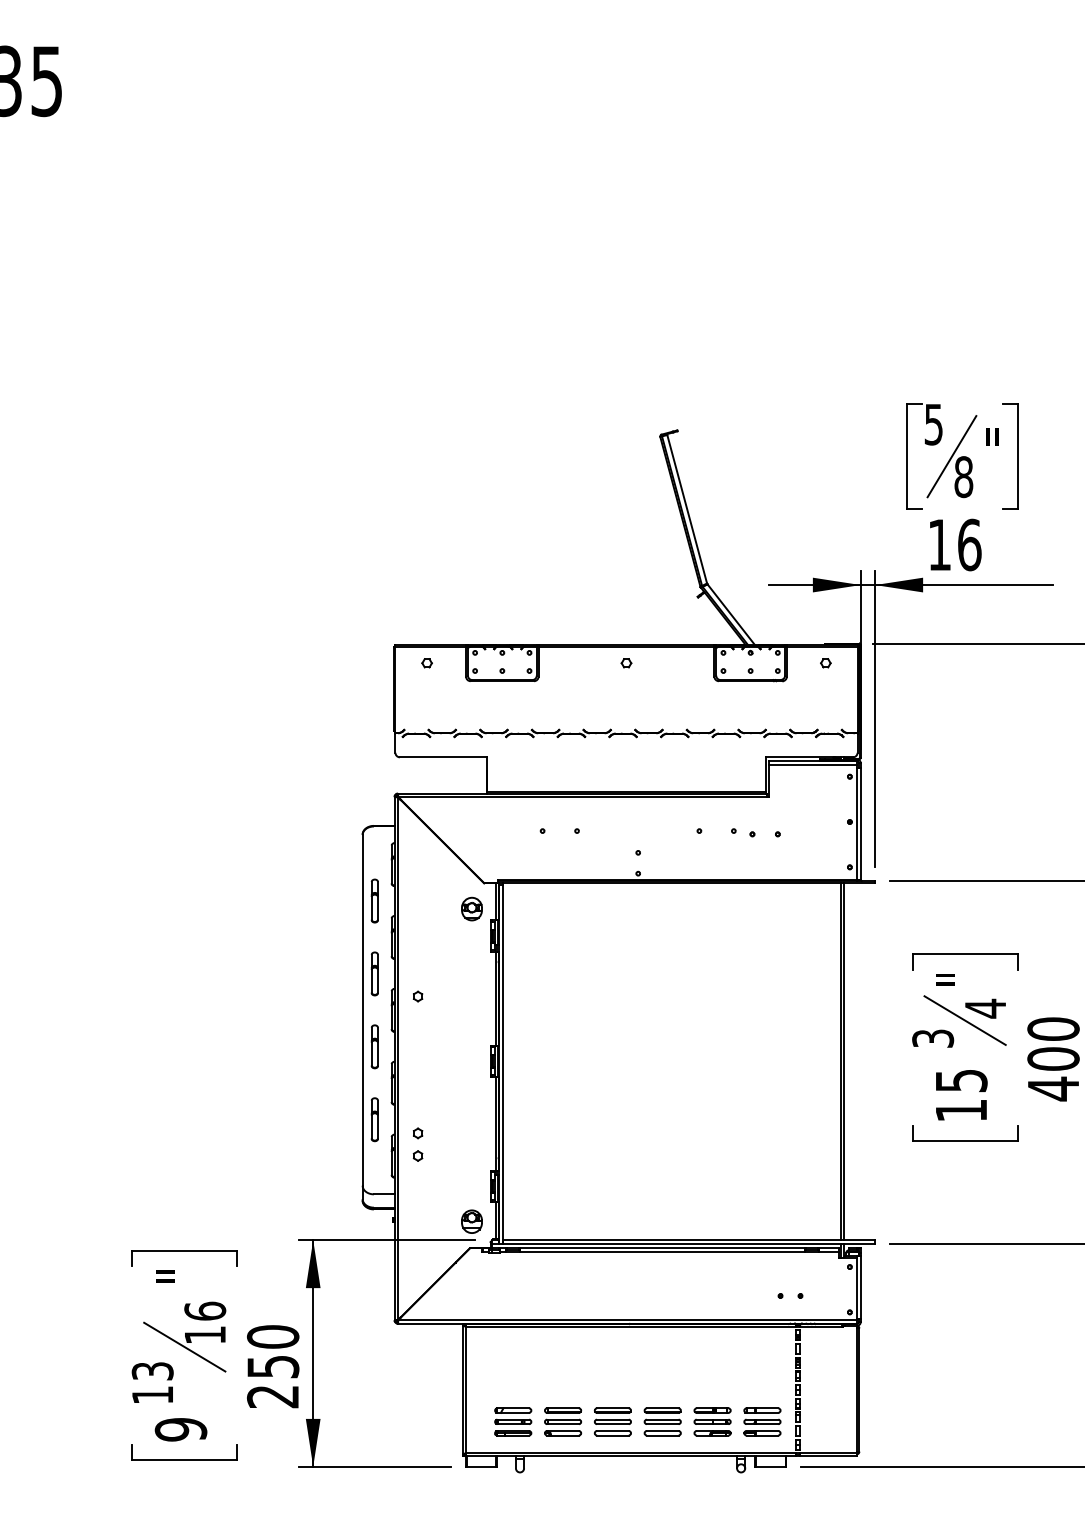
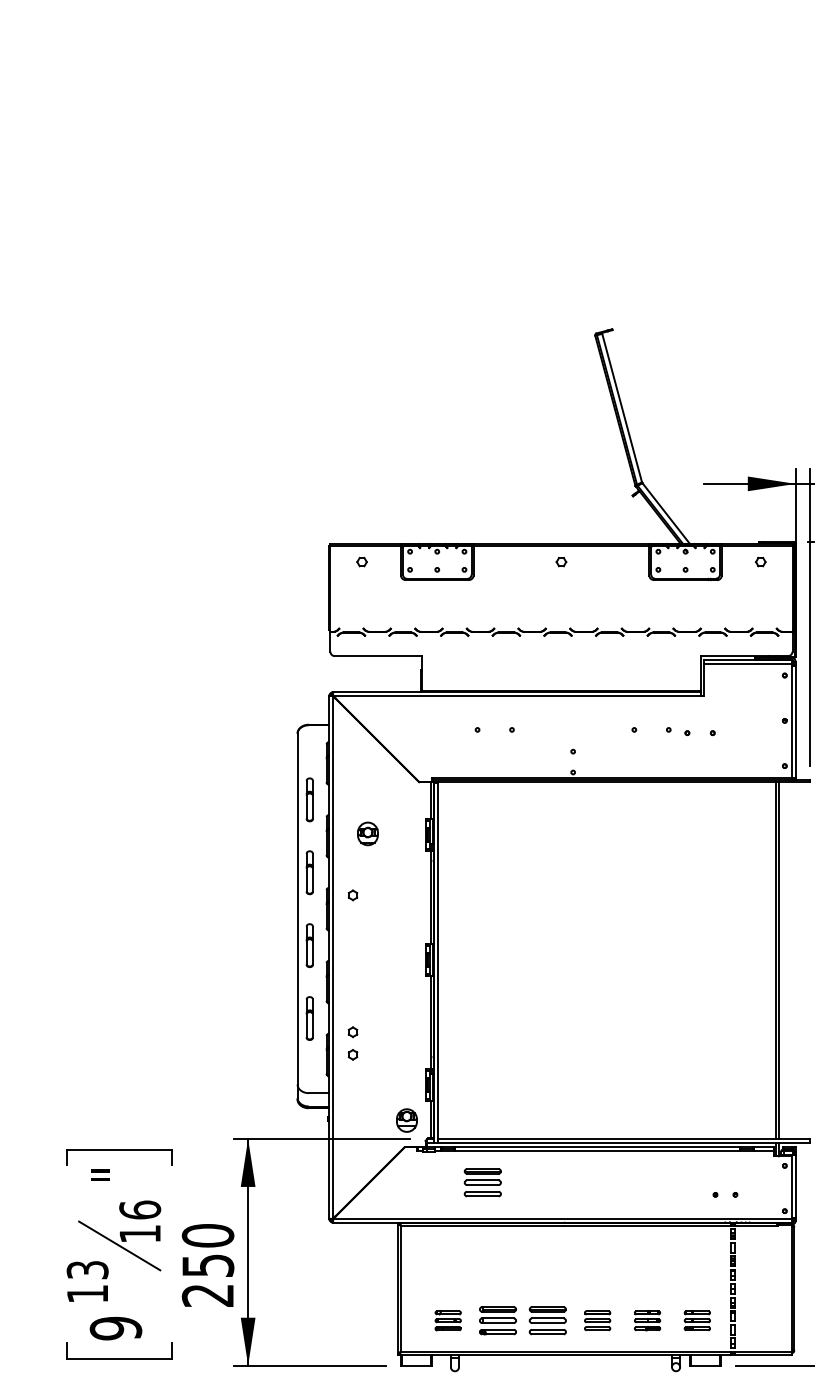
part: (471, 908) -> (367, 833), moved
part: (547, 1283) -> (482, 1182), added
part: (513, 1421) -> (448, 1320), size x0.7
part: (662, 1421) -> (597, 1320), size x0.7
part: (712, 1421) -> (647, 1320), size x0.7
part: (762, 1421) -> (697, 1320), size x0.7

